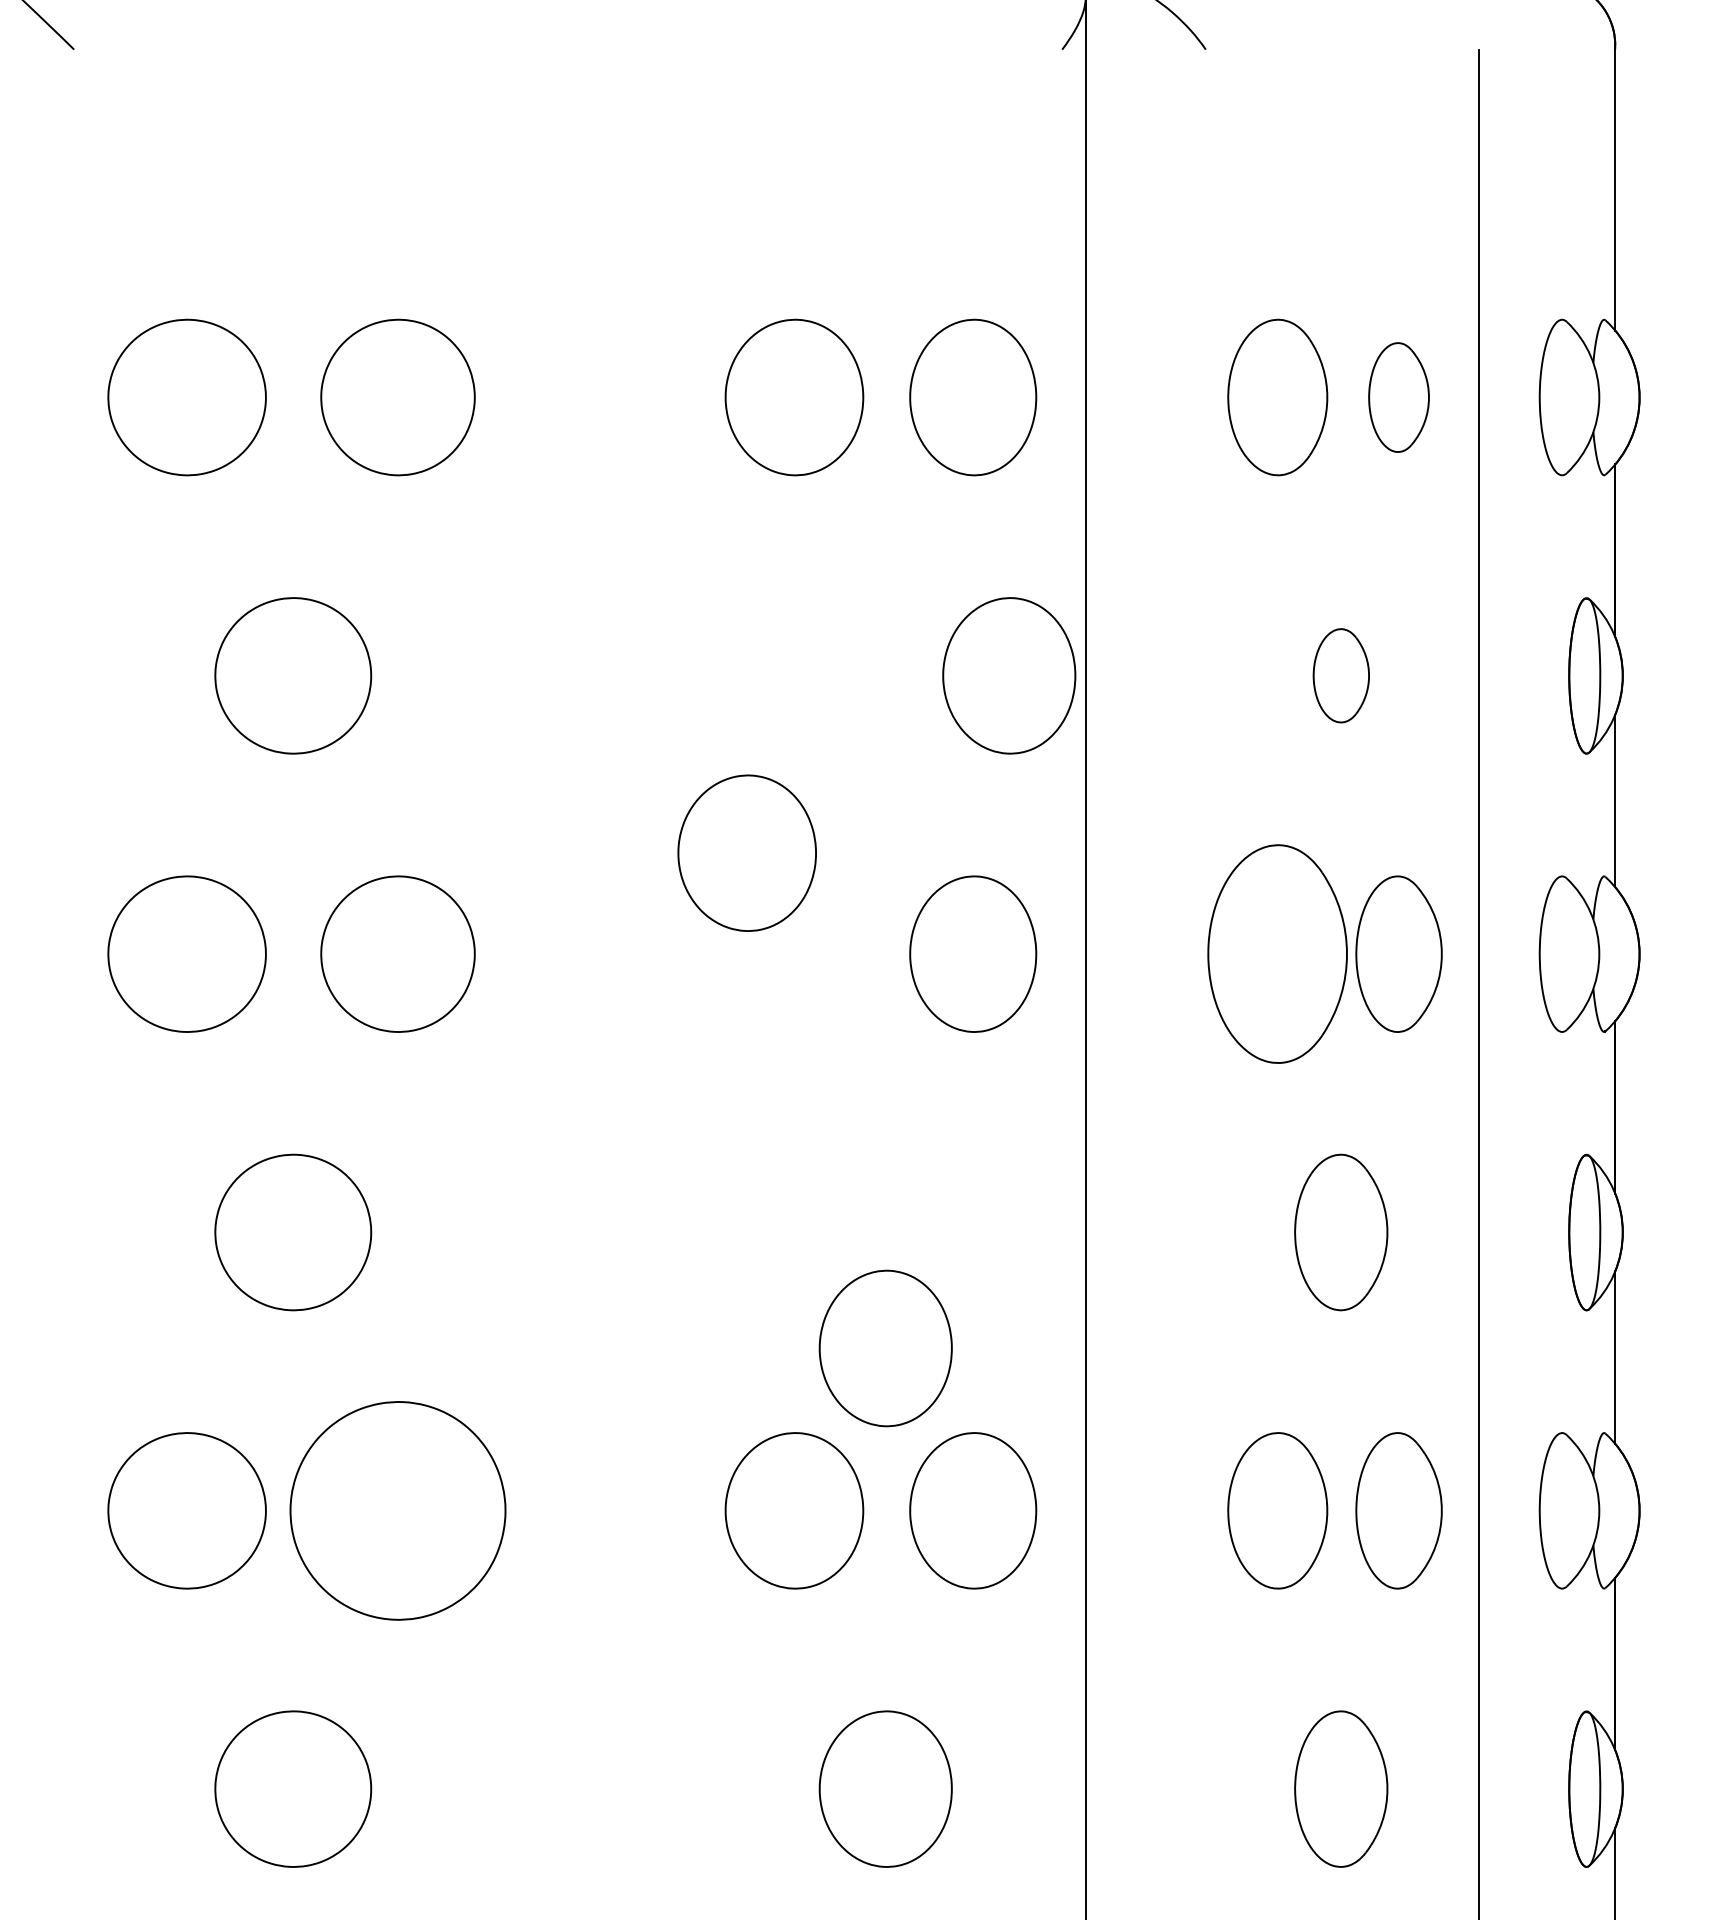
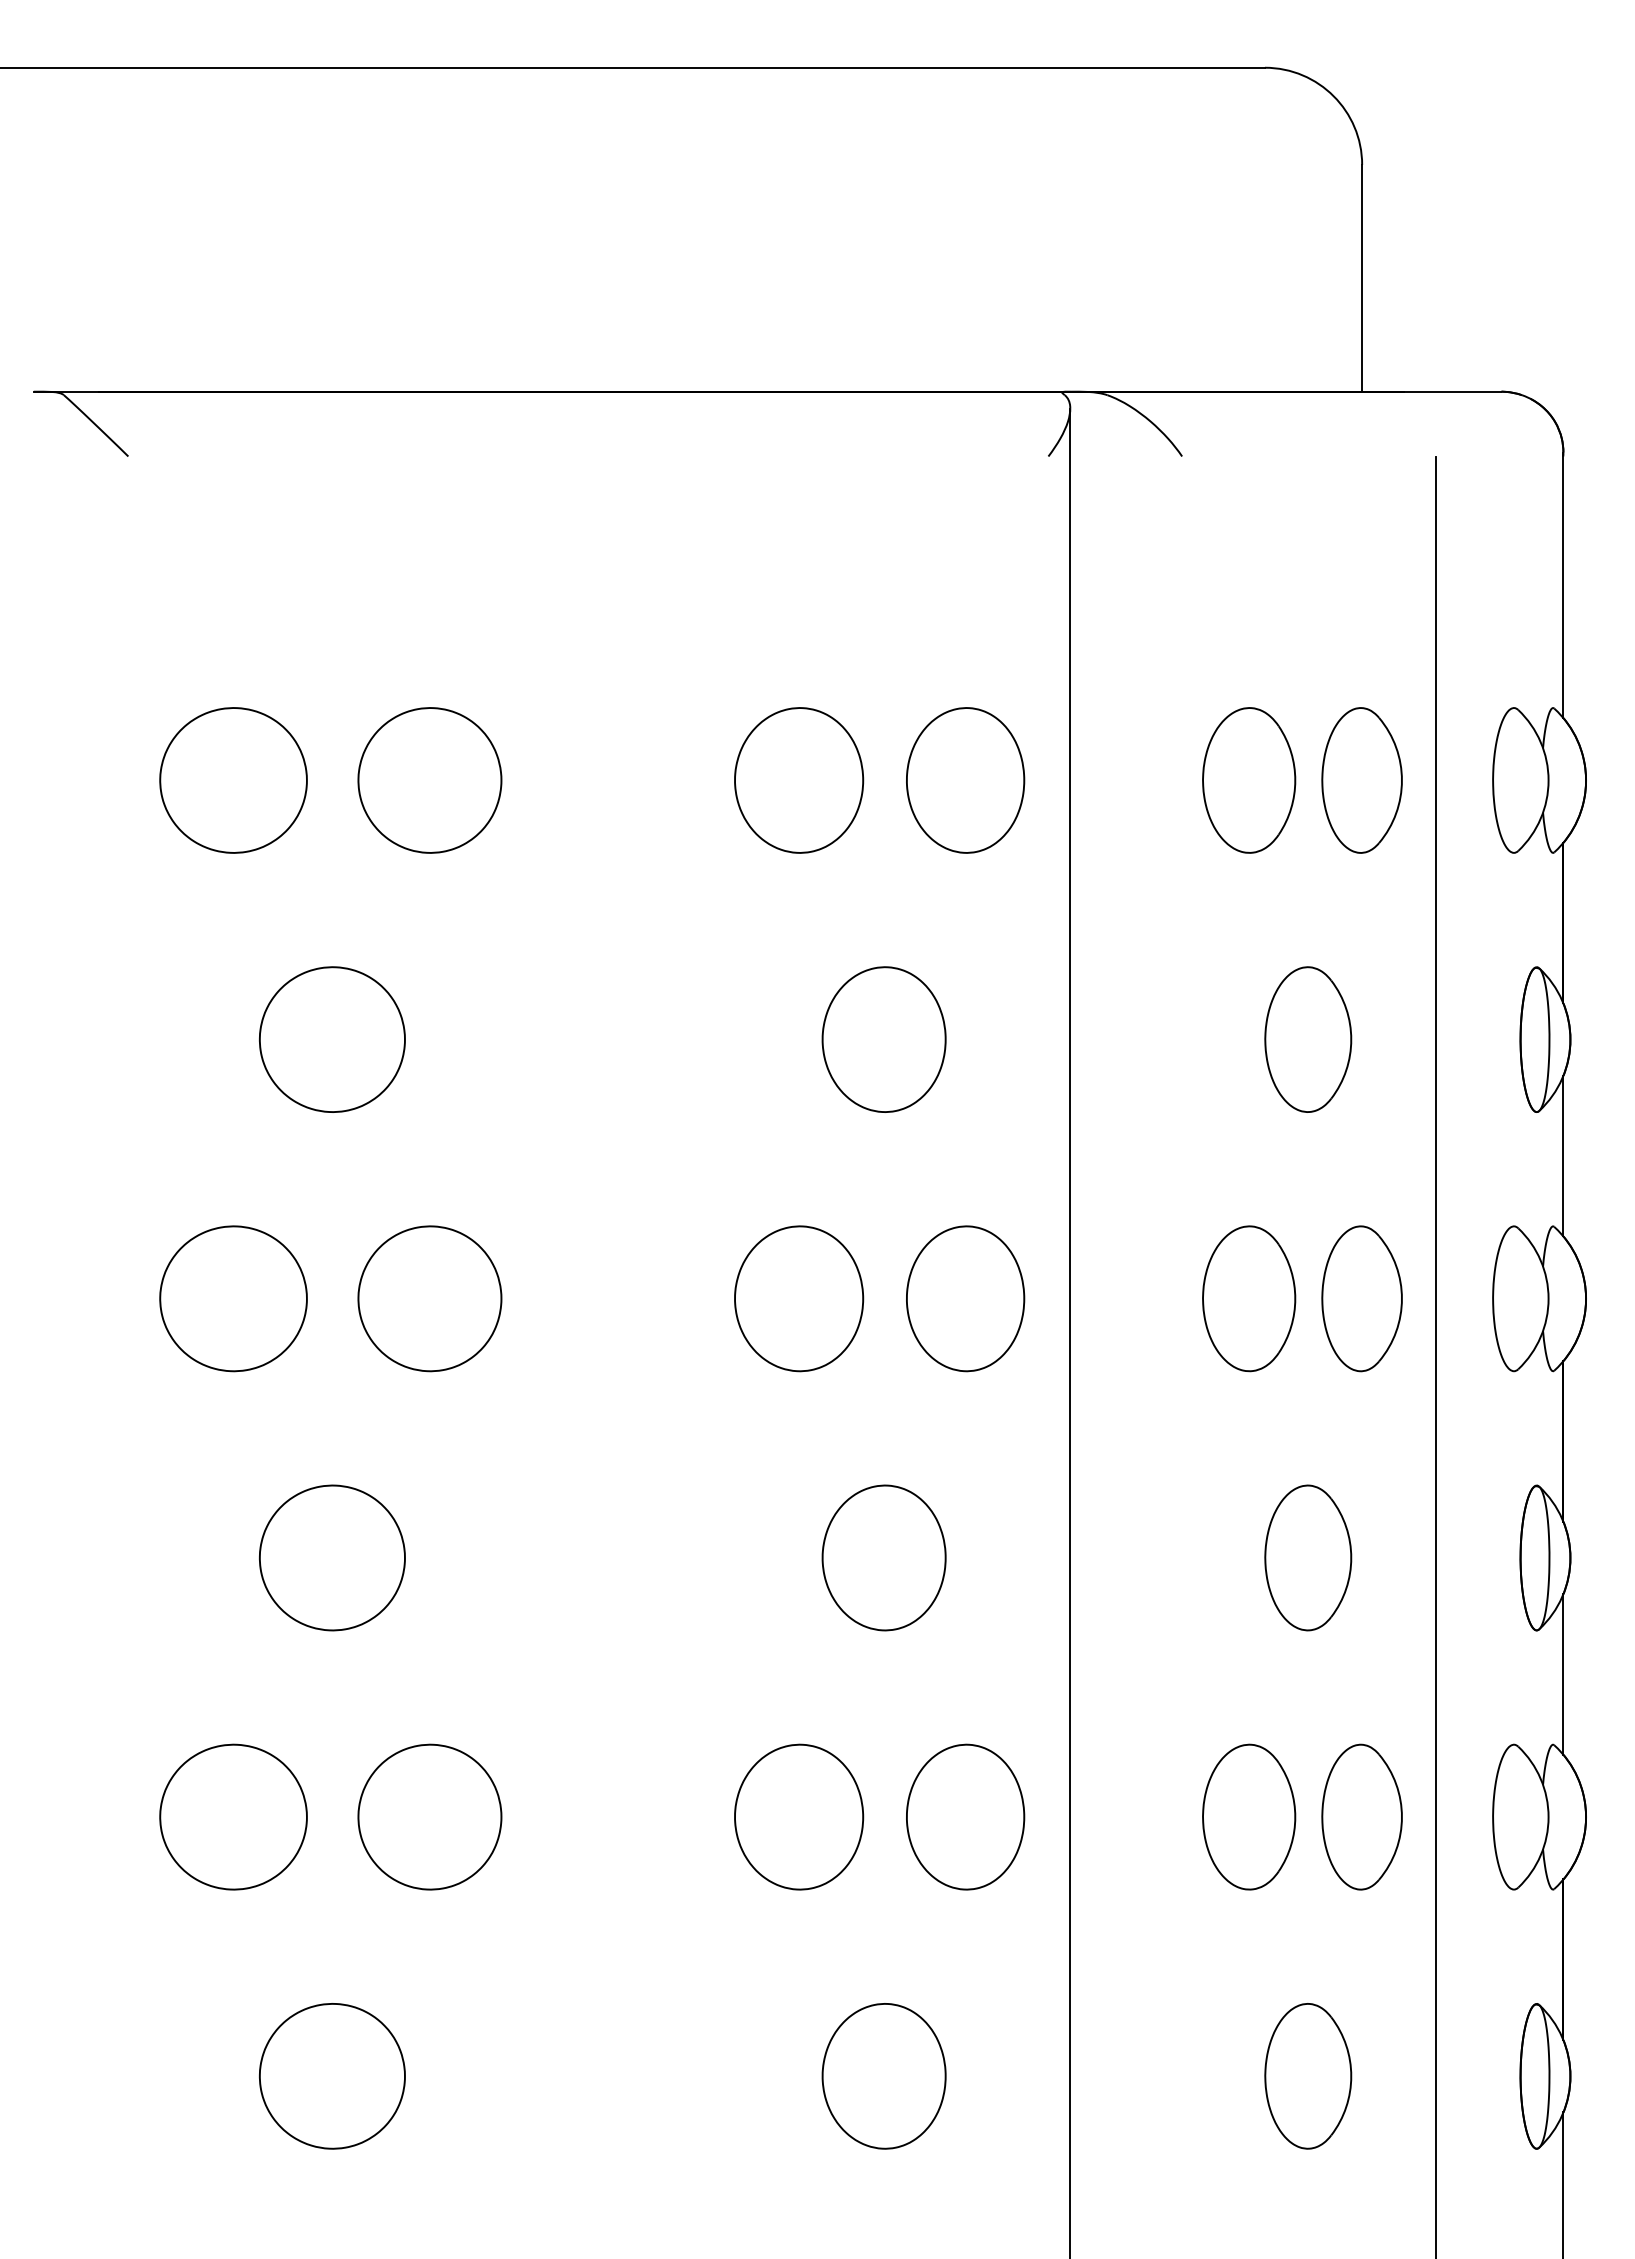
part: (1398, 397) -> (1361, 780), size x1.43
part: (1008, 675) -> (883, 1039), moved
part: (1341, 675) -> (1308, 1039), size x1.67
part: (747, 852) -> (799, 1298), moved
part: (1278, 953) -> (1249, 1298), size x0.71
part: (885, 1347) -> (883, 1557), moved
part: (397, 1510) -> (429, 1816), size x0.71

